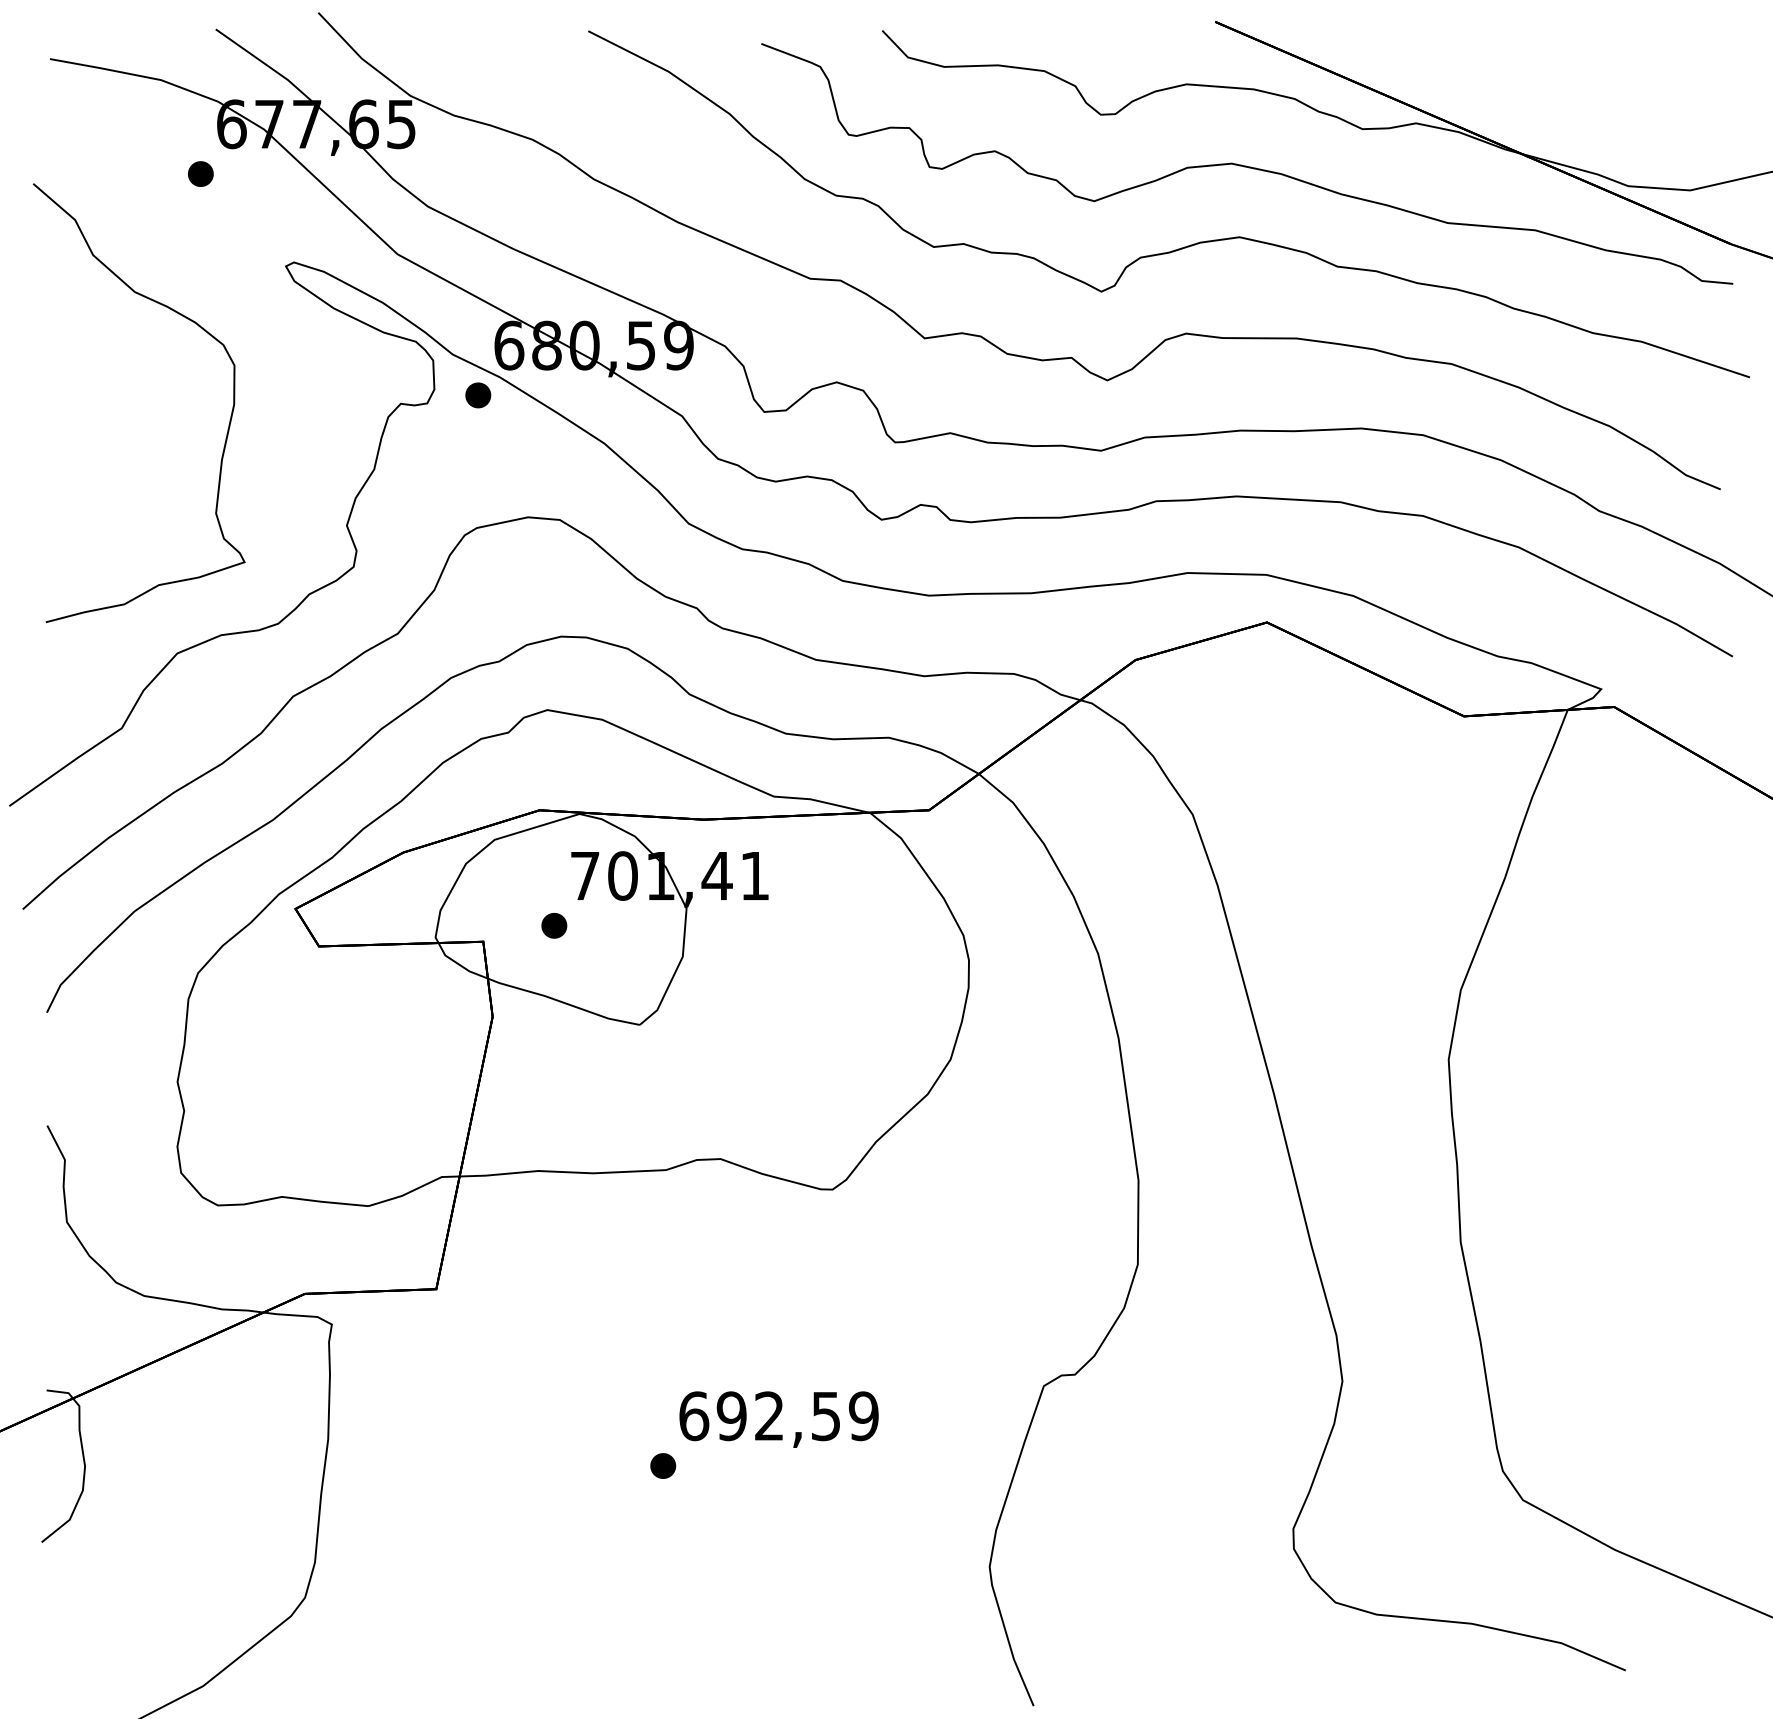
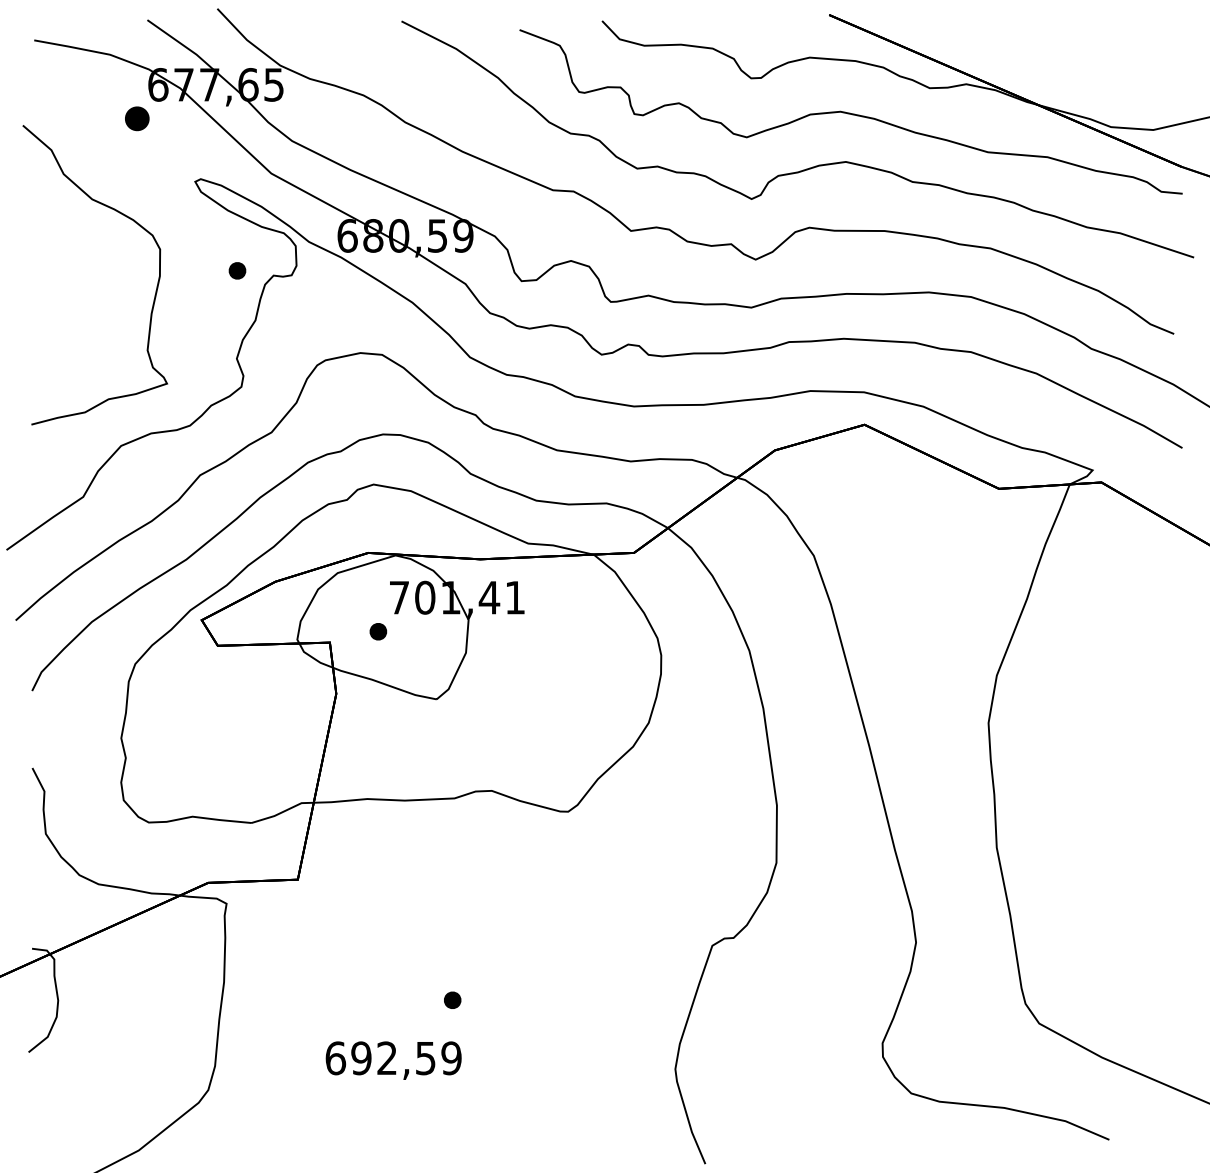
part: (199, 173) -> (136, 118), size x1.4
part: (478, 394) -> (237, 270), moved
text: (778, 1419) -> (393, 1060), moved

